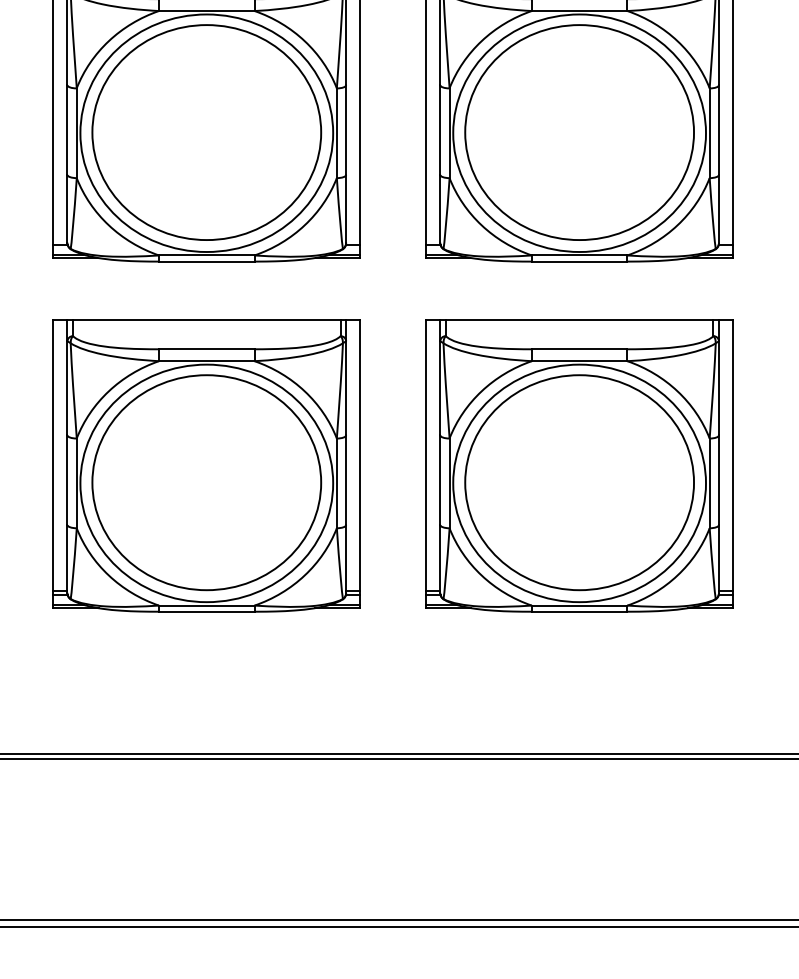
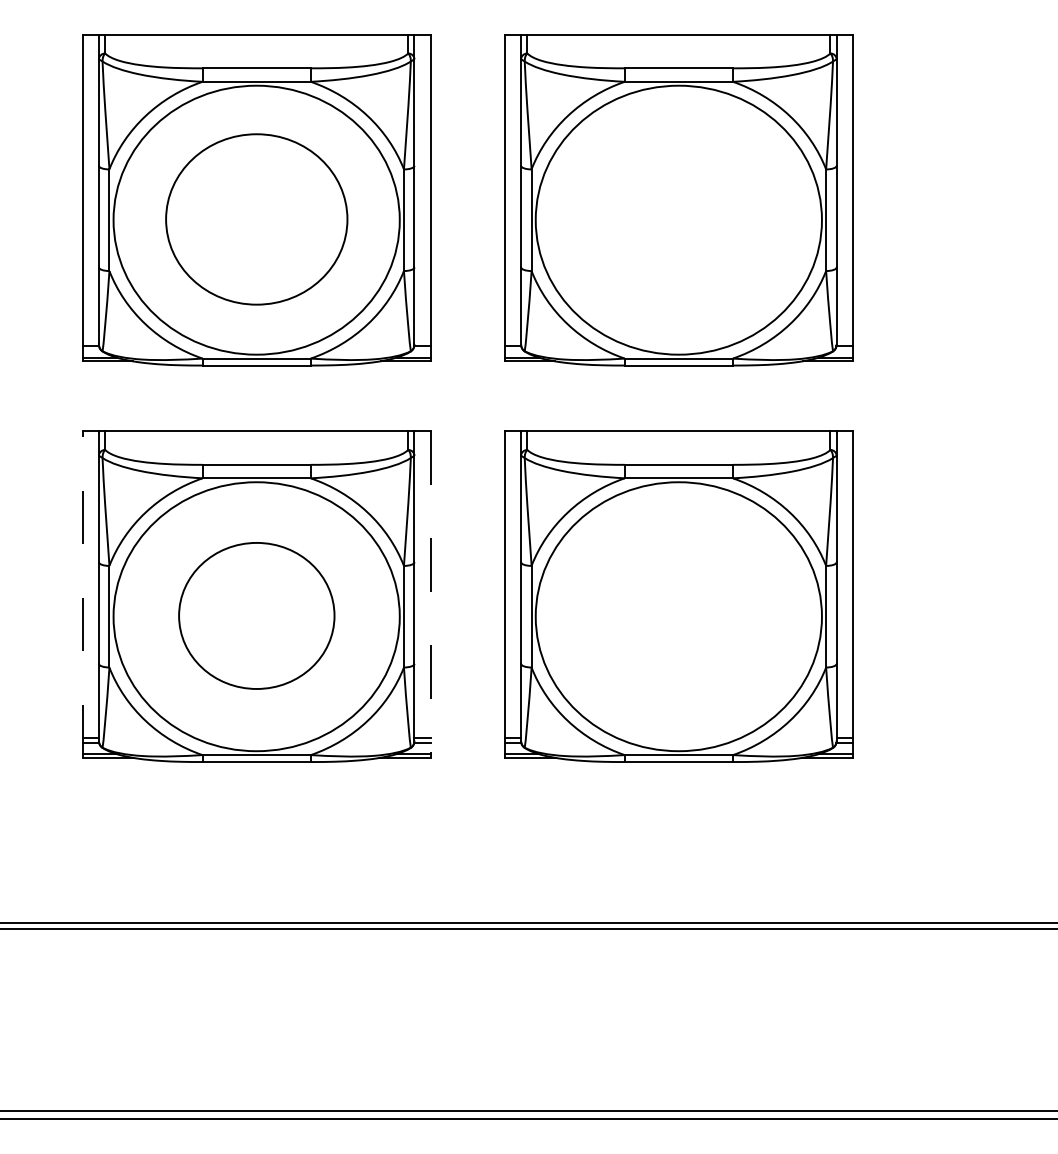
part: (206, 132) -> (256, 219), size x0.7
part: (579, 132) -> (678, 219), removed
line: (52, 463) -> (82, 594), solid -> dashed
line: (360, 464) -> (430, 595), solid -> dashed
part: (206, 482) -> (256, 615), size x0.6
part: (579, 482) -> (678, 615), removed

